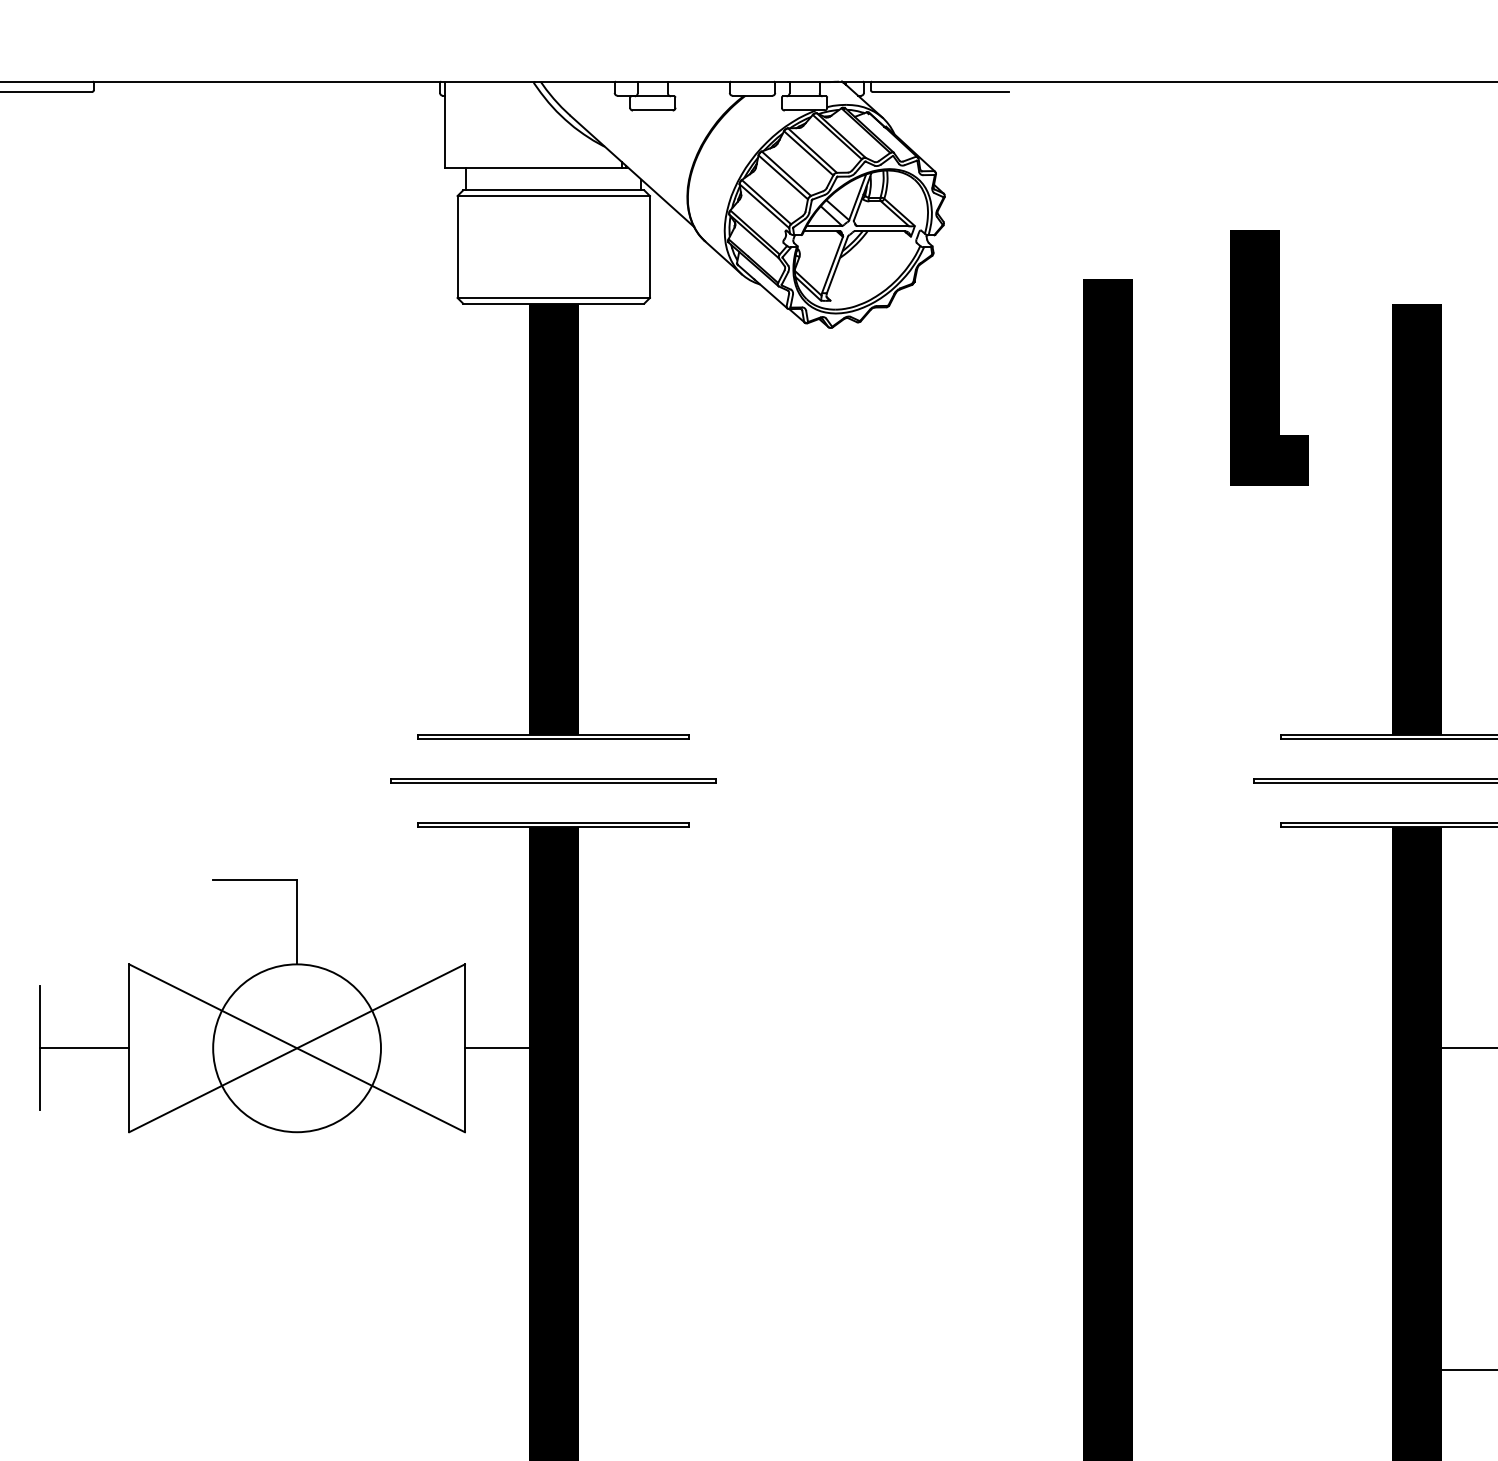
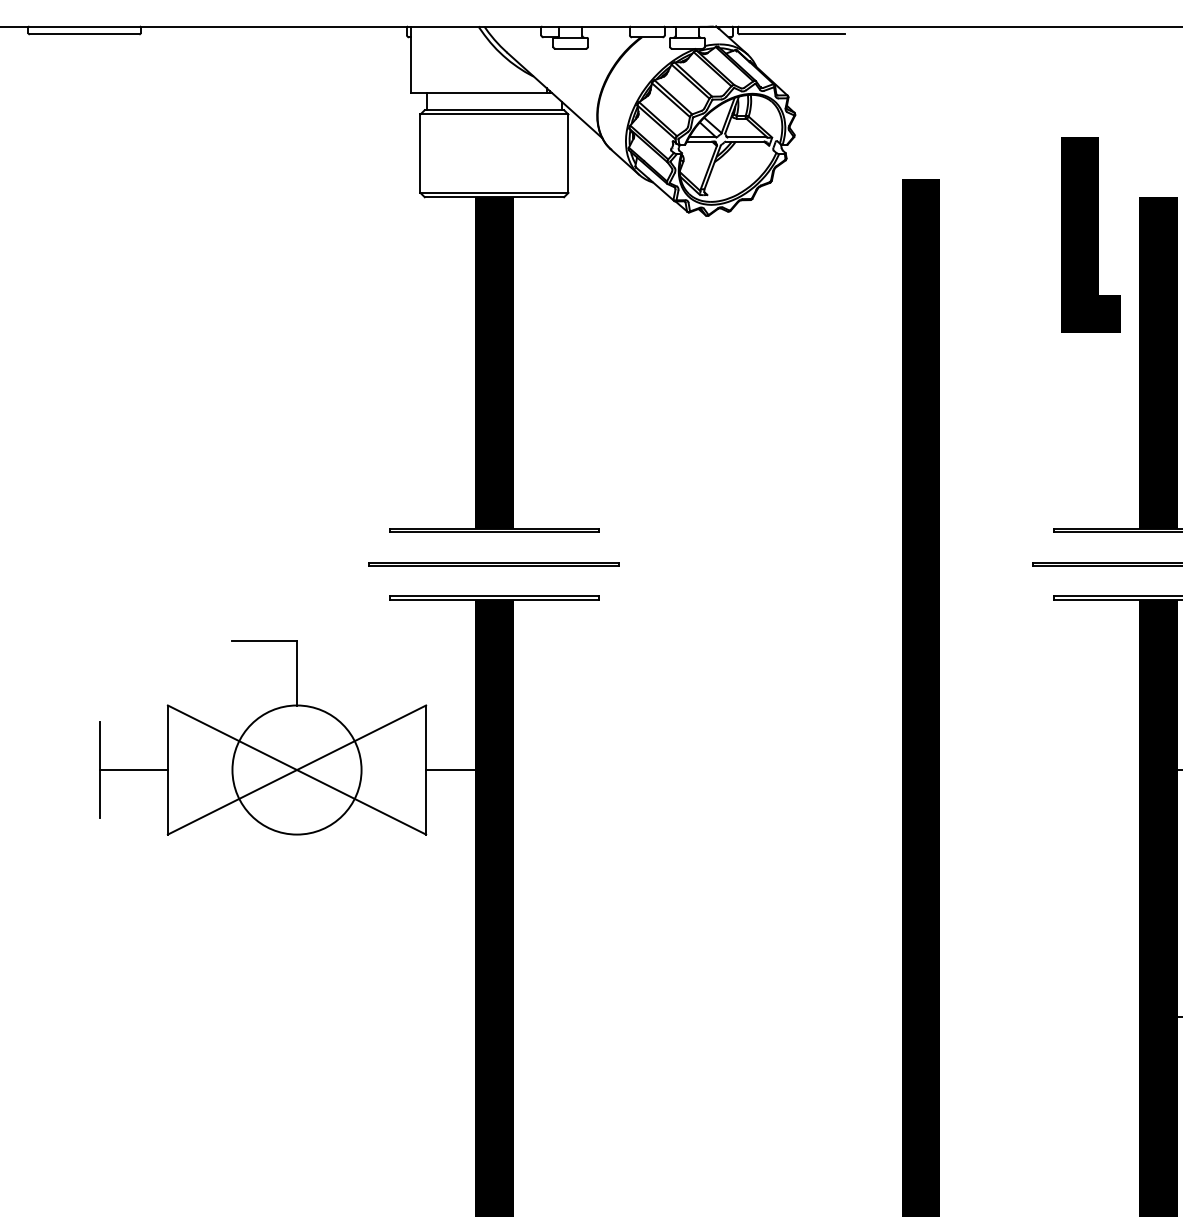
line: (1268, 357) -> (1090, 234), moved

